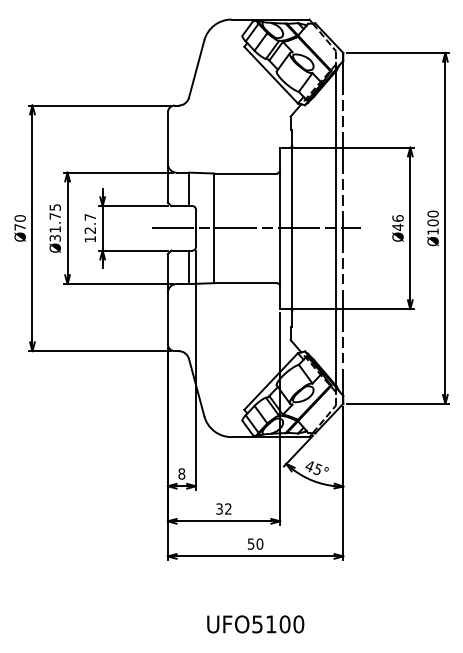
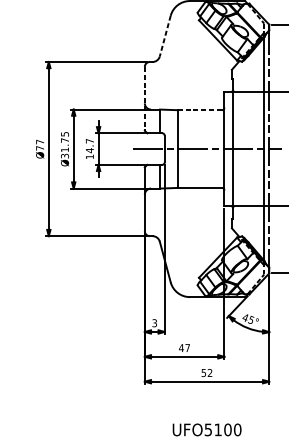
line: (196, 69) -> (165, 36), solid -> dashed
line: (167, 157) -> (144, 98), solid -> dashed
line: (245, 173) -> (199, 110), solid -> dashed
text: (19, 218) -> (39, 142), Ø70 -> Ø77
text: (89, 230) -> (89, 150), 12.7 -> 14.7
text: (181, 473) -> (154, 322), 8 -> 3
text: (223, 508) -> (184, 347), 32 -> 47
text: (259, 543) -> (209, 372), 50 -> 52

